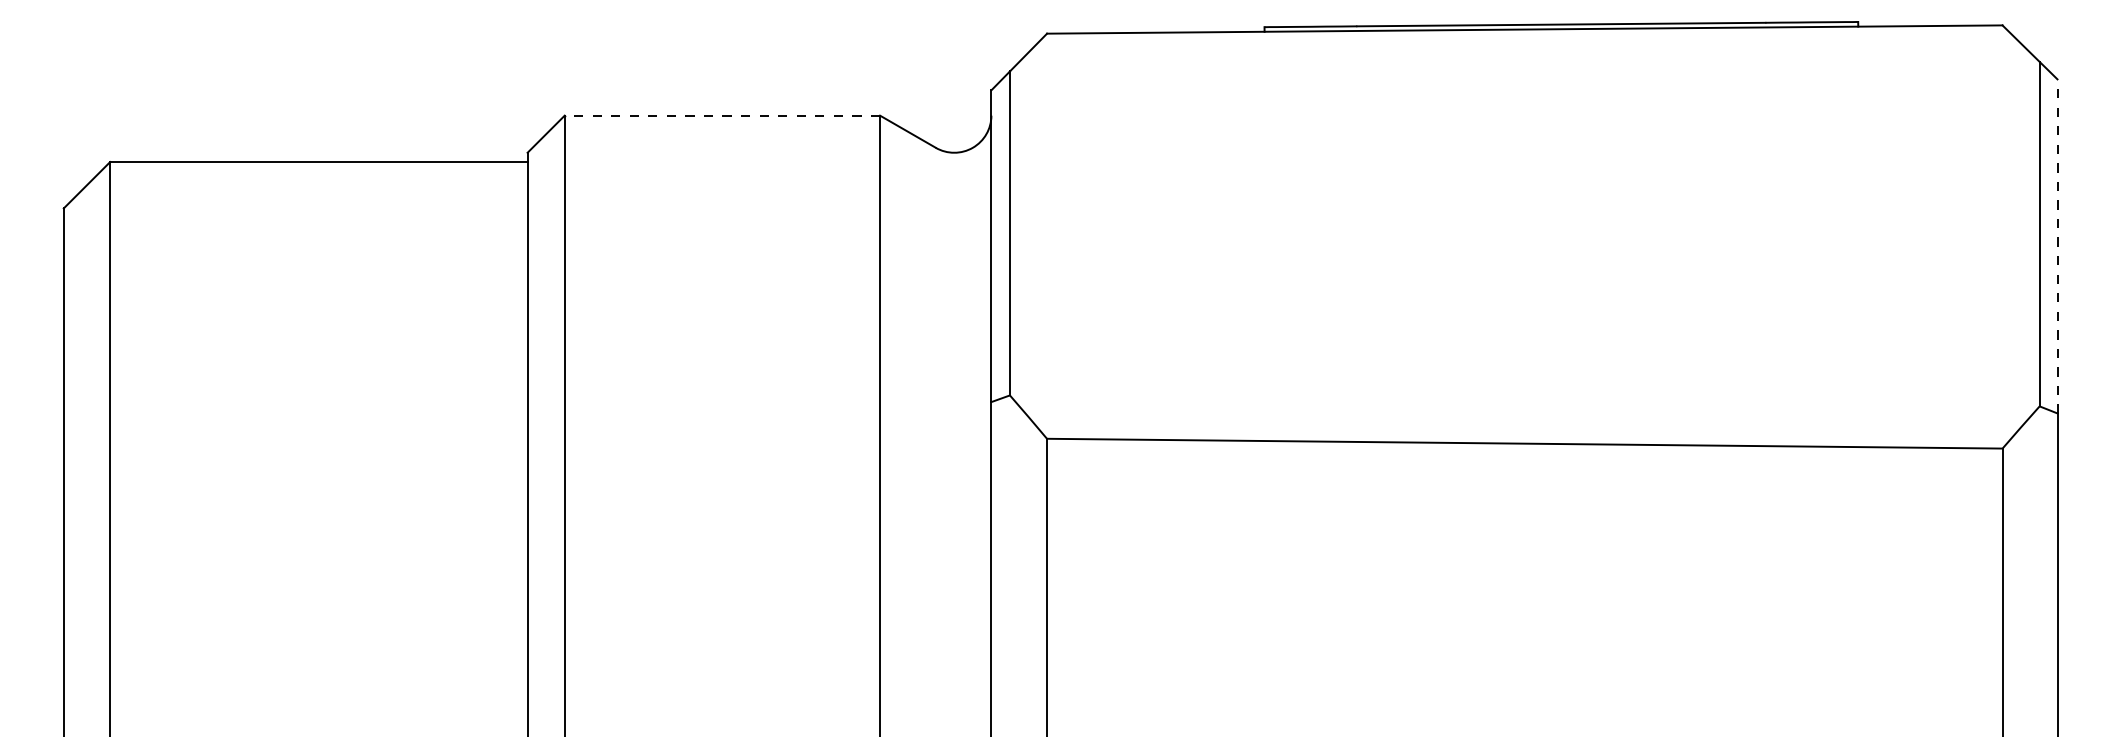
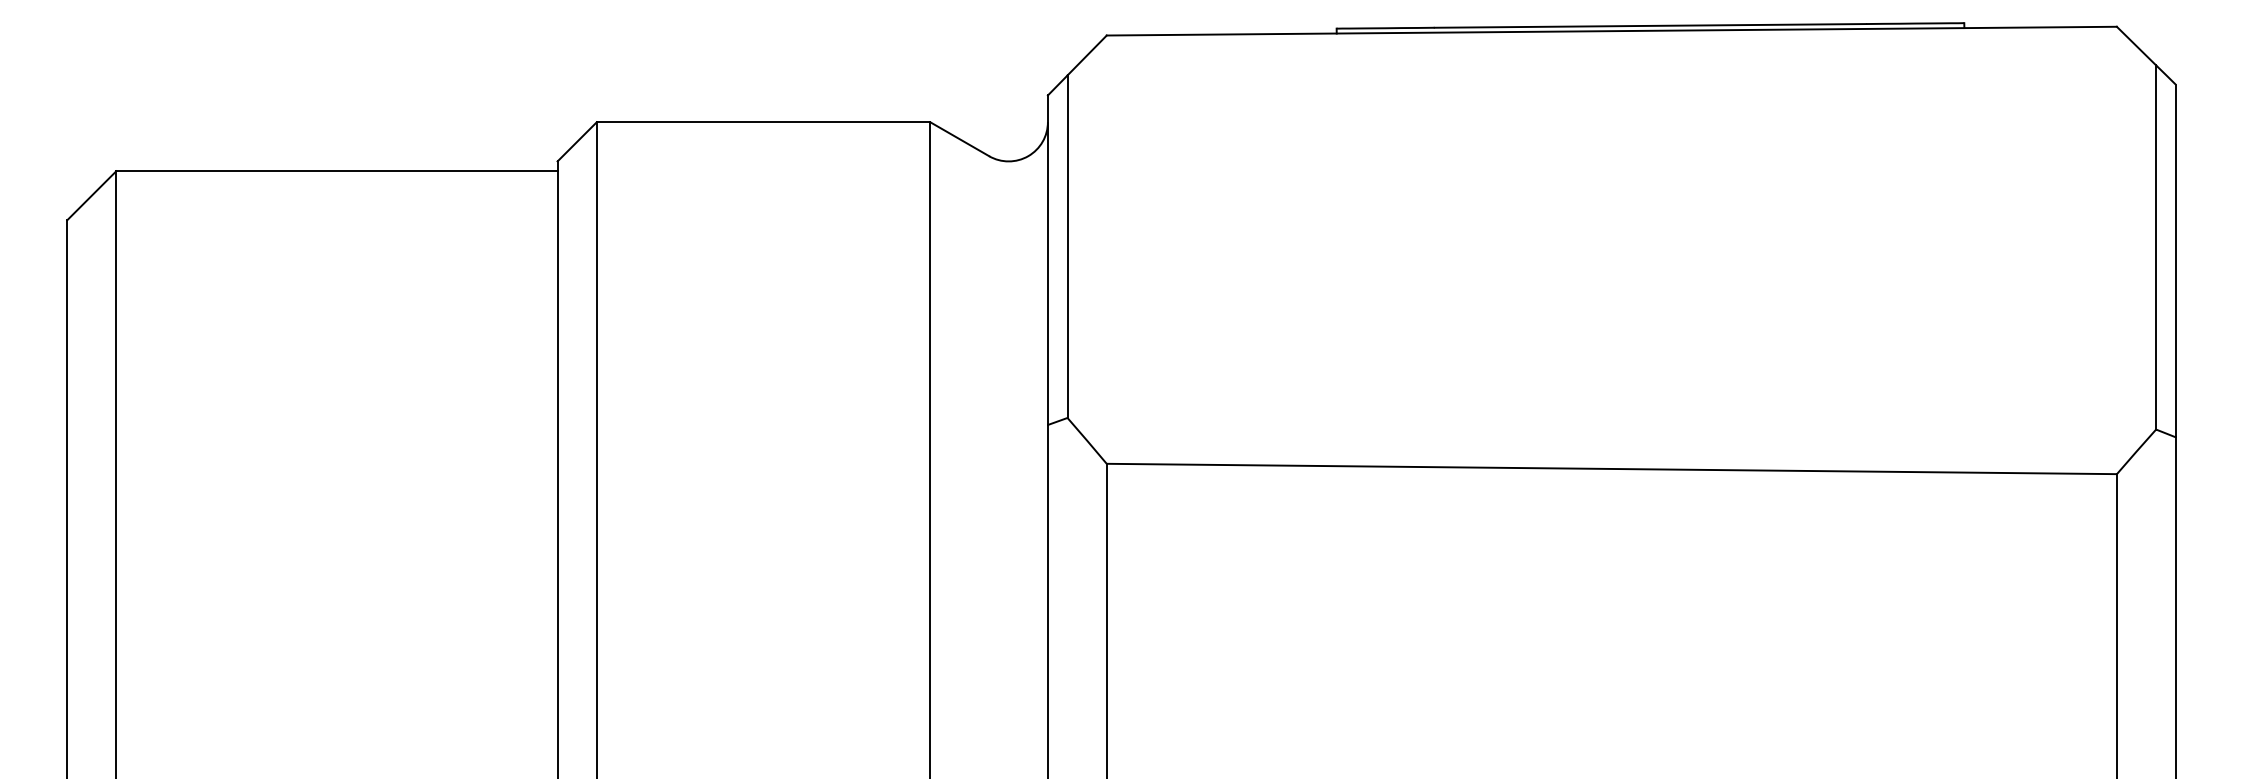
line: (722, 115) -> (763, 122), dashed -> solid
line: (2057, 246) -> (2175, 260), dashed -> solid

